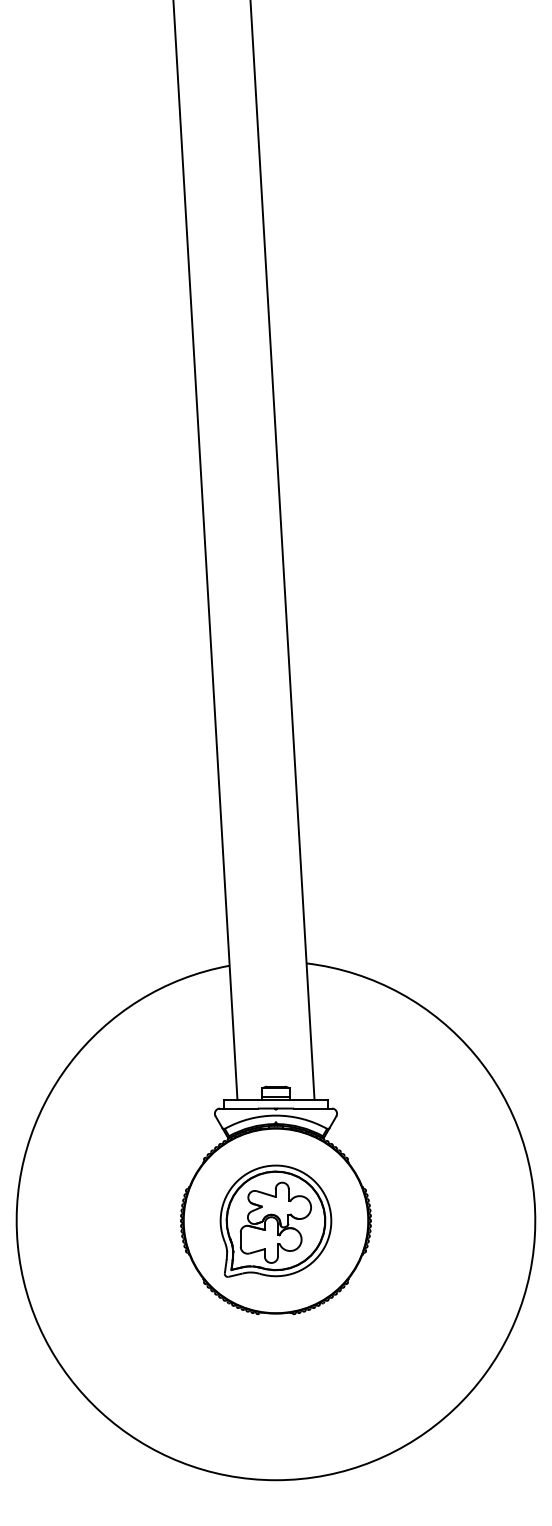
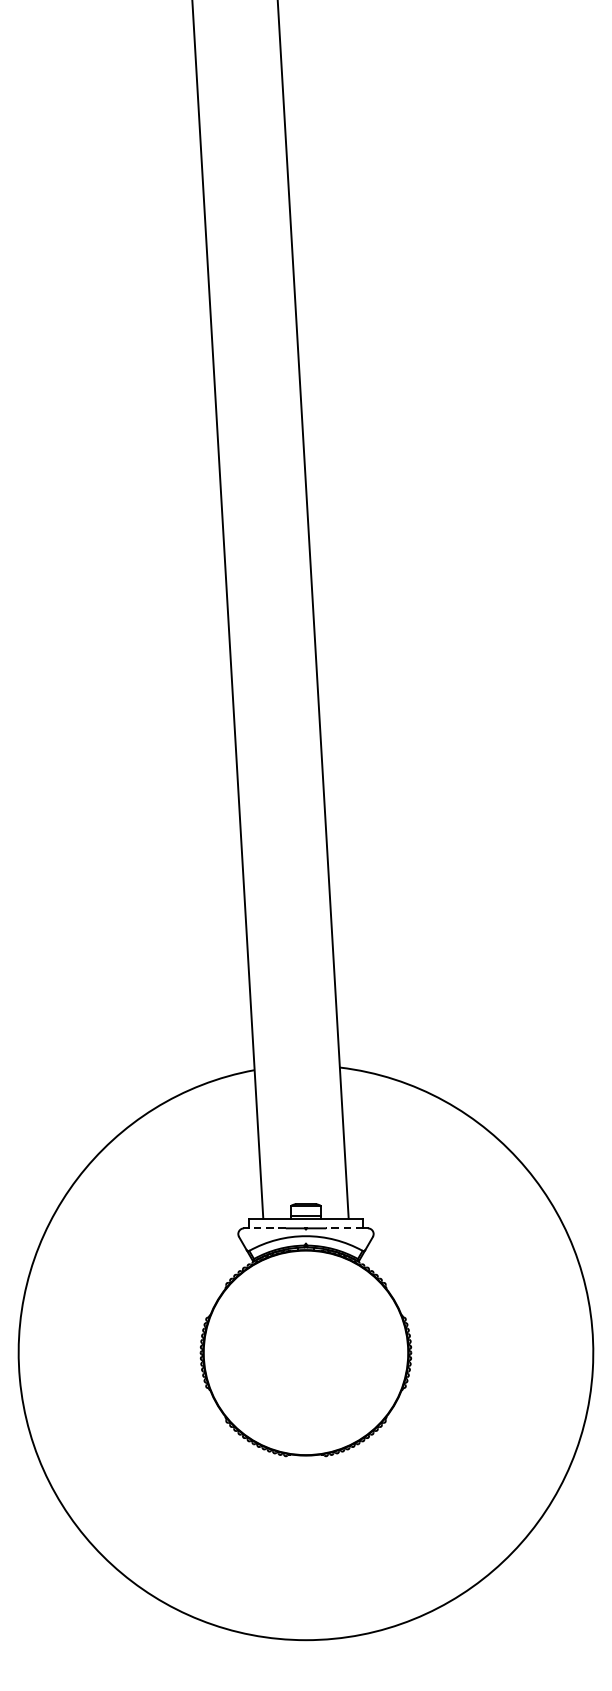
line: (240, 1108) -> (266, 1228), solid -> dashed
line: (311, 1108) -> (345, 1228), solid -> dashed
part: (275, 1220) -> (305, 1352), removed

